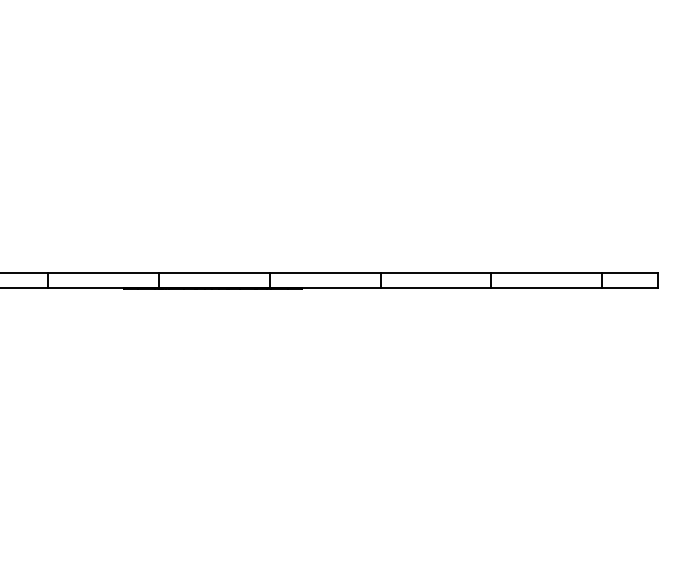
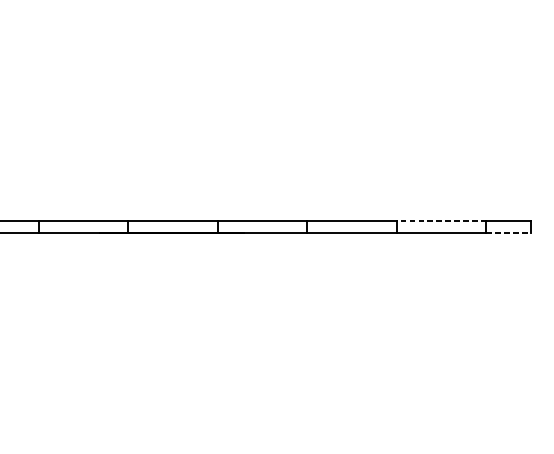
line: (546, 273) -> (441, 220), solid -> dashed
line: (629, 288) -> (508, 233), solid -> dashed

